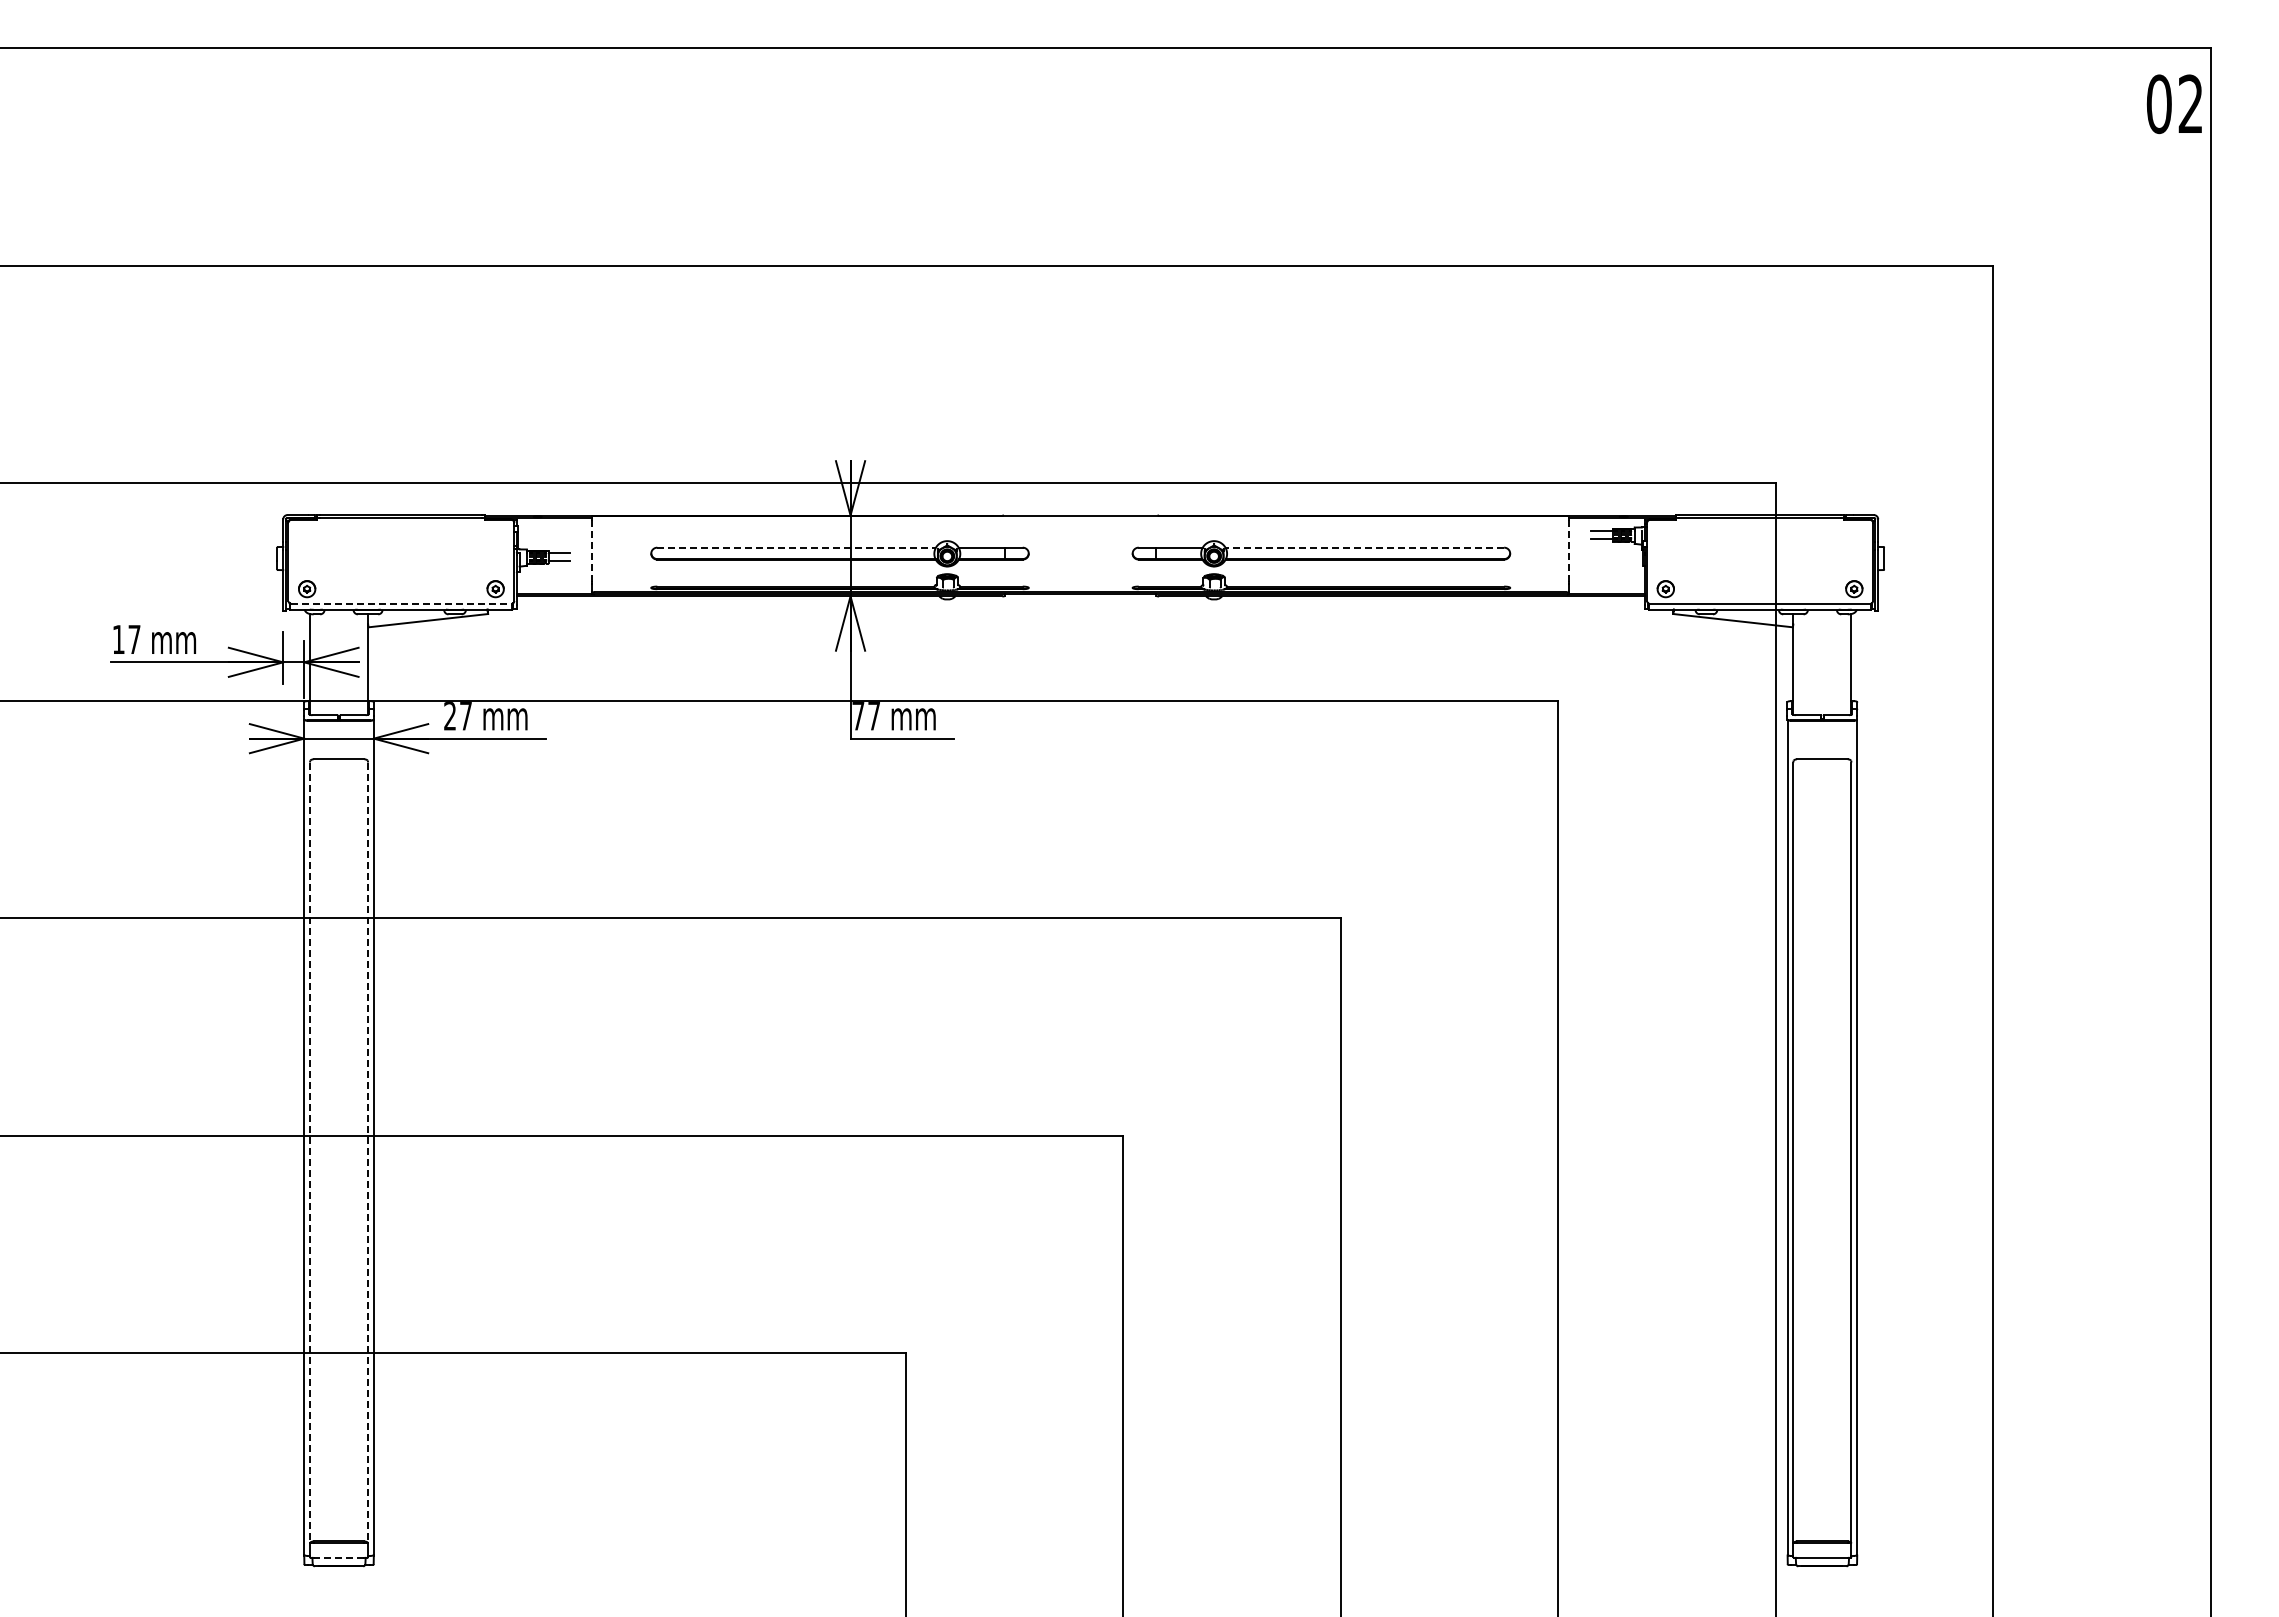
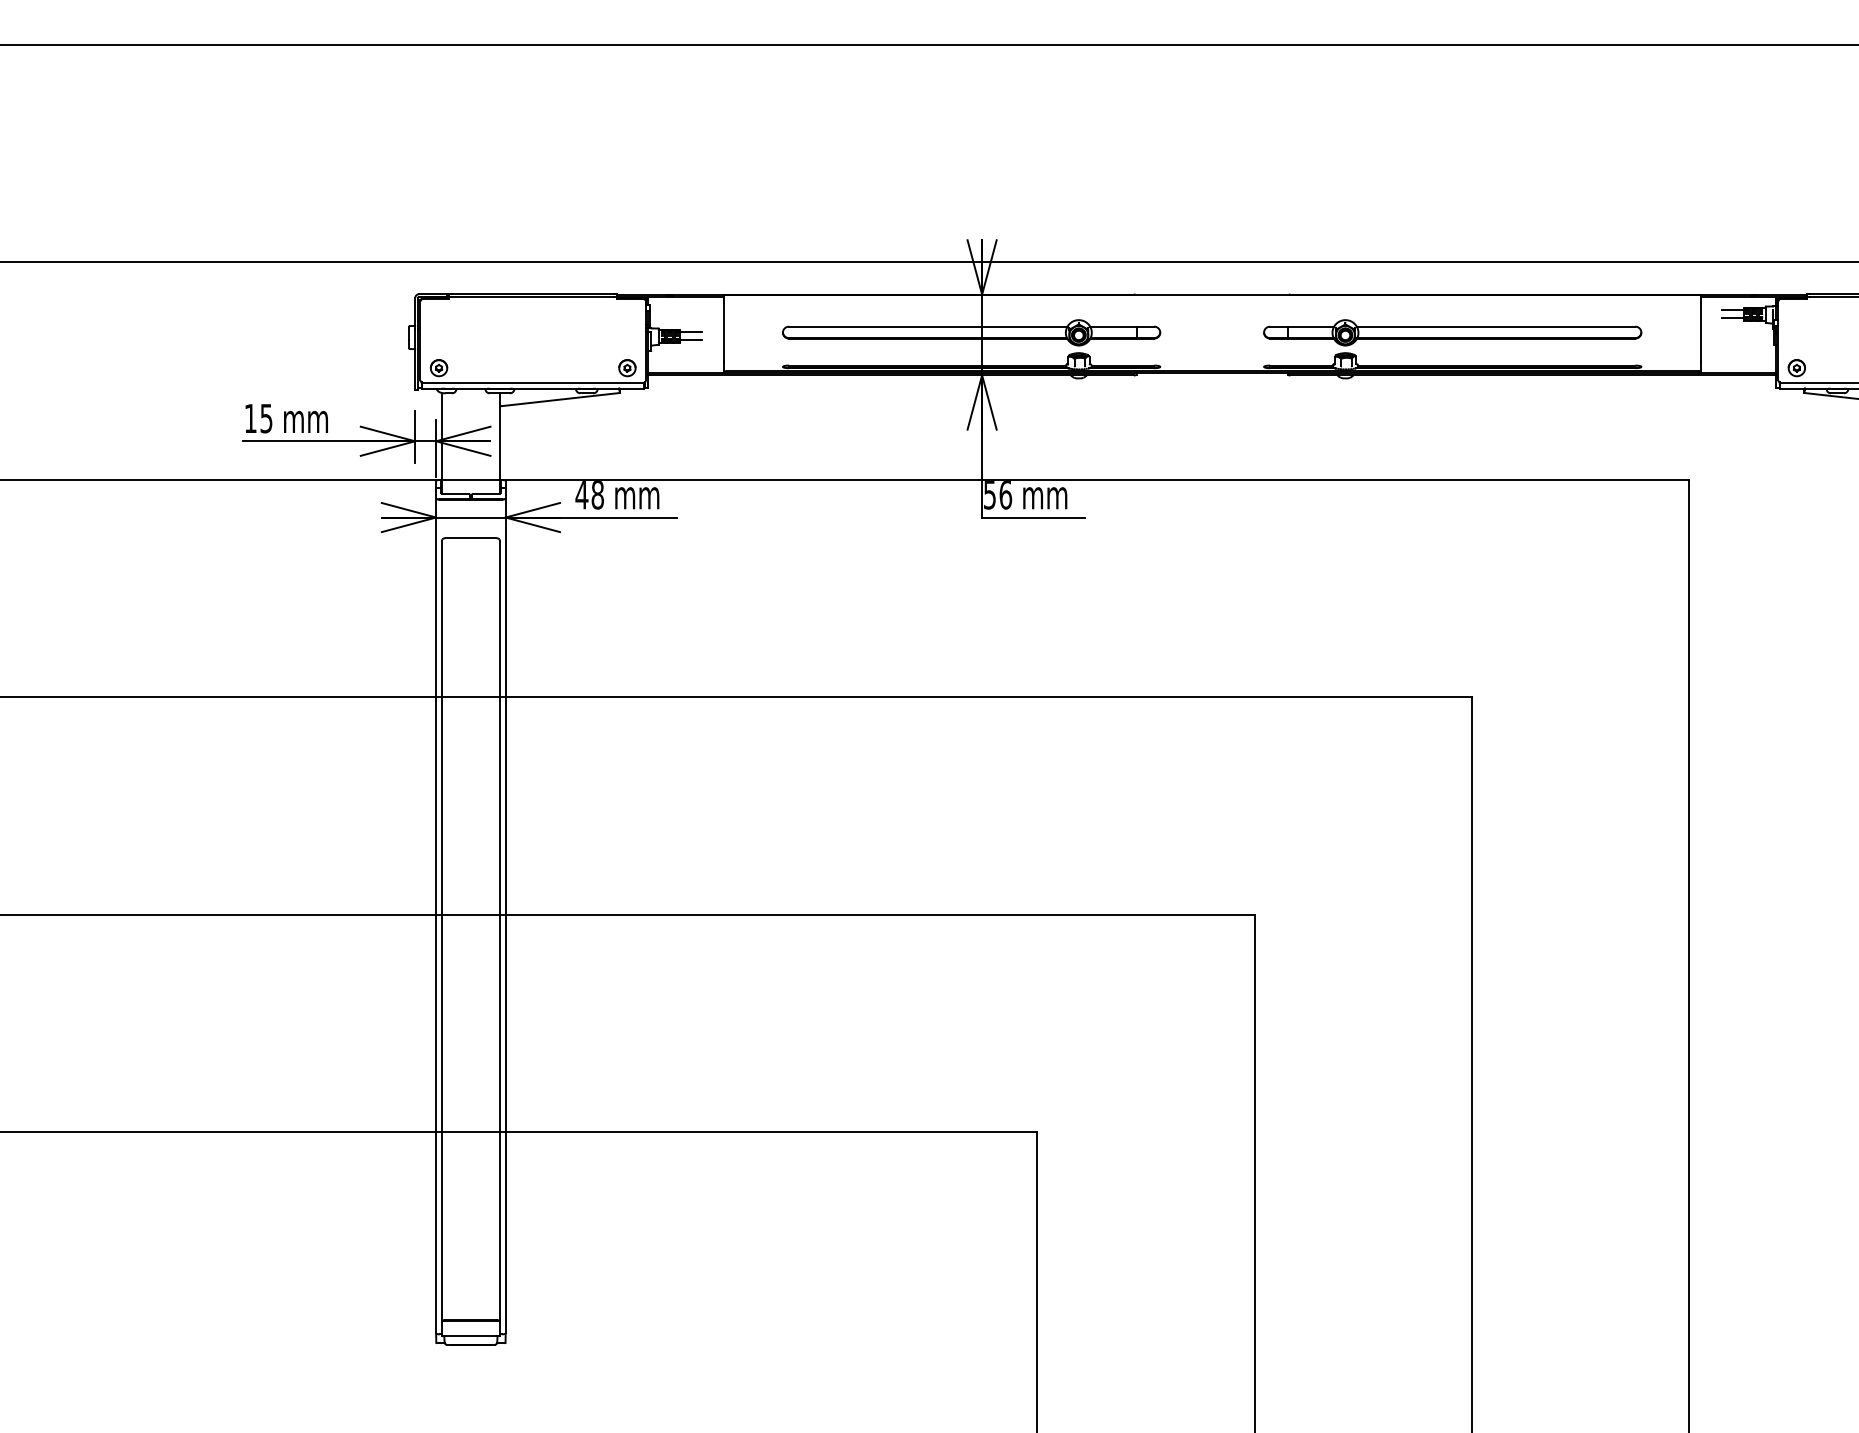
line: (797, 547) -> (929, 326), dashed -> solid
line: (1364, 547) -> (1495, 326), dashed -> solid
line: (1569, 550) -> (1700, 329), dashed -> solid
line: (592, 551) -> (724, 330), dashed -> solid
line: (401, 603) -> (533, 382), dashed -> solid
text: (134, 639) -> (266, 418), 17 -> 15
text: (457, 716) -> (589, 495), 27 -> 48
text: (866, 716) -> (998, 495), 77 -> 56
line: (310, 1153) -> (442, 932), dashed -> solid
line: (368, 1153) -> (500, 932), dashed -> solid
line: (338, 1557) -> (470, 1335), dashed -> solid

